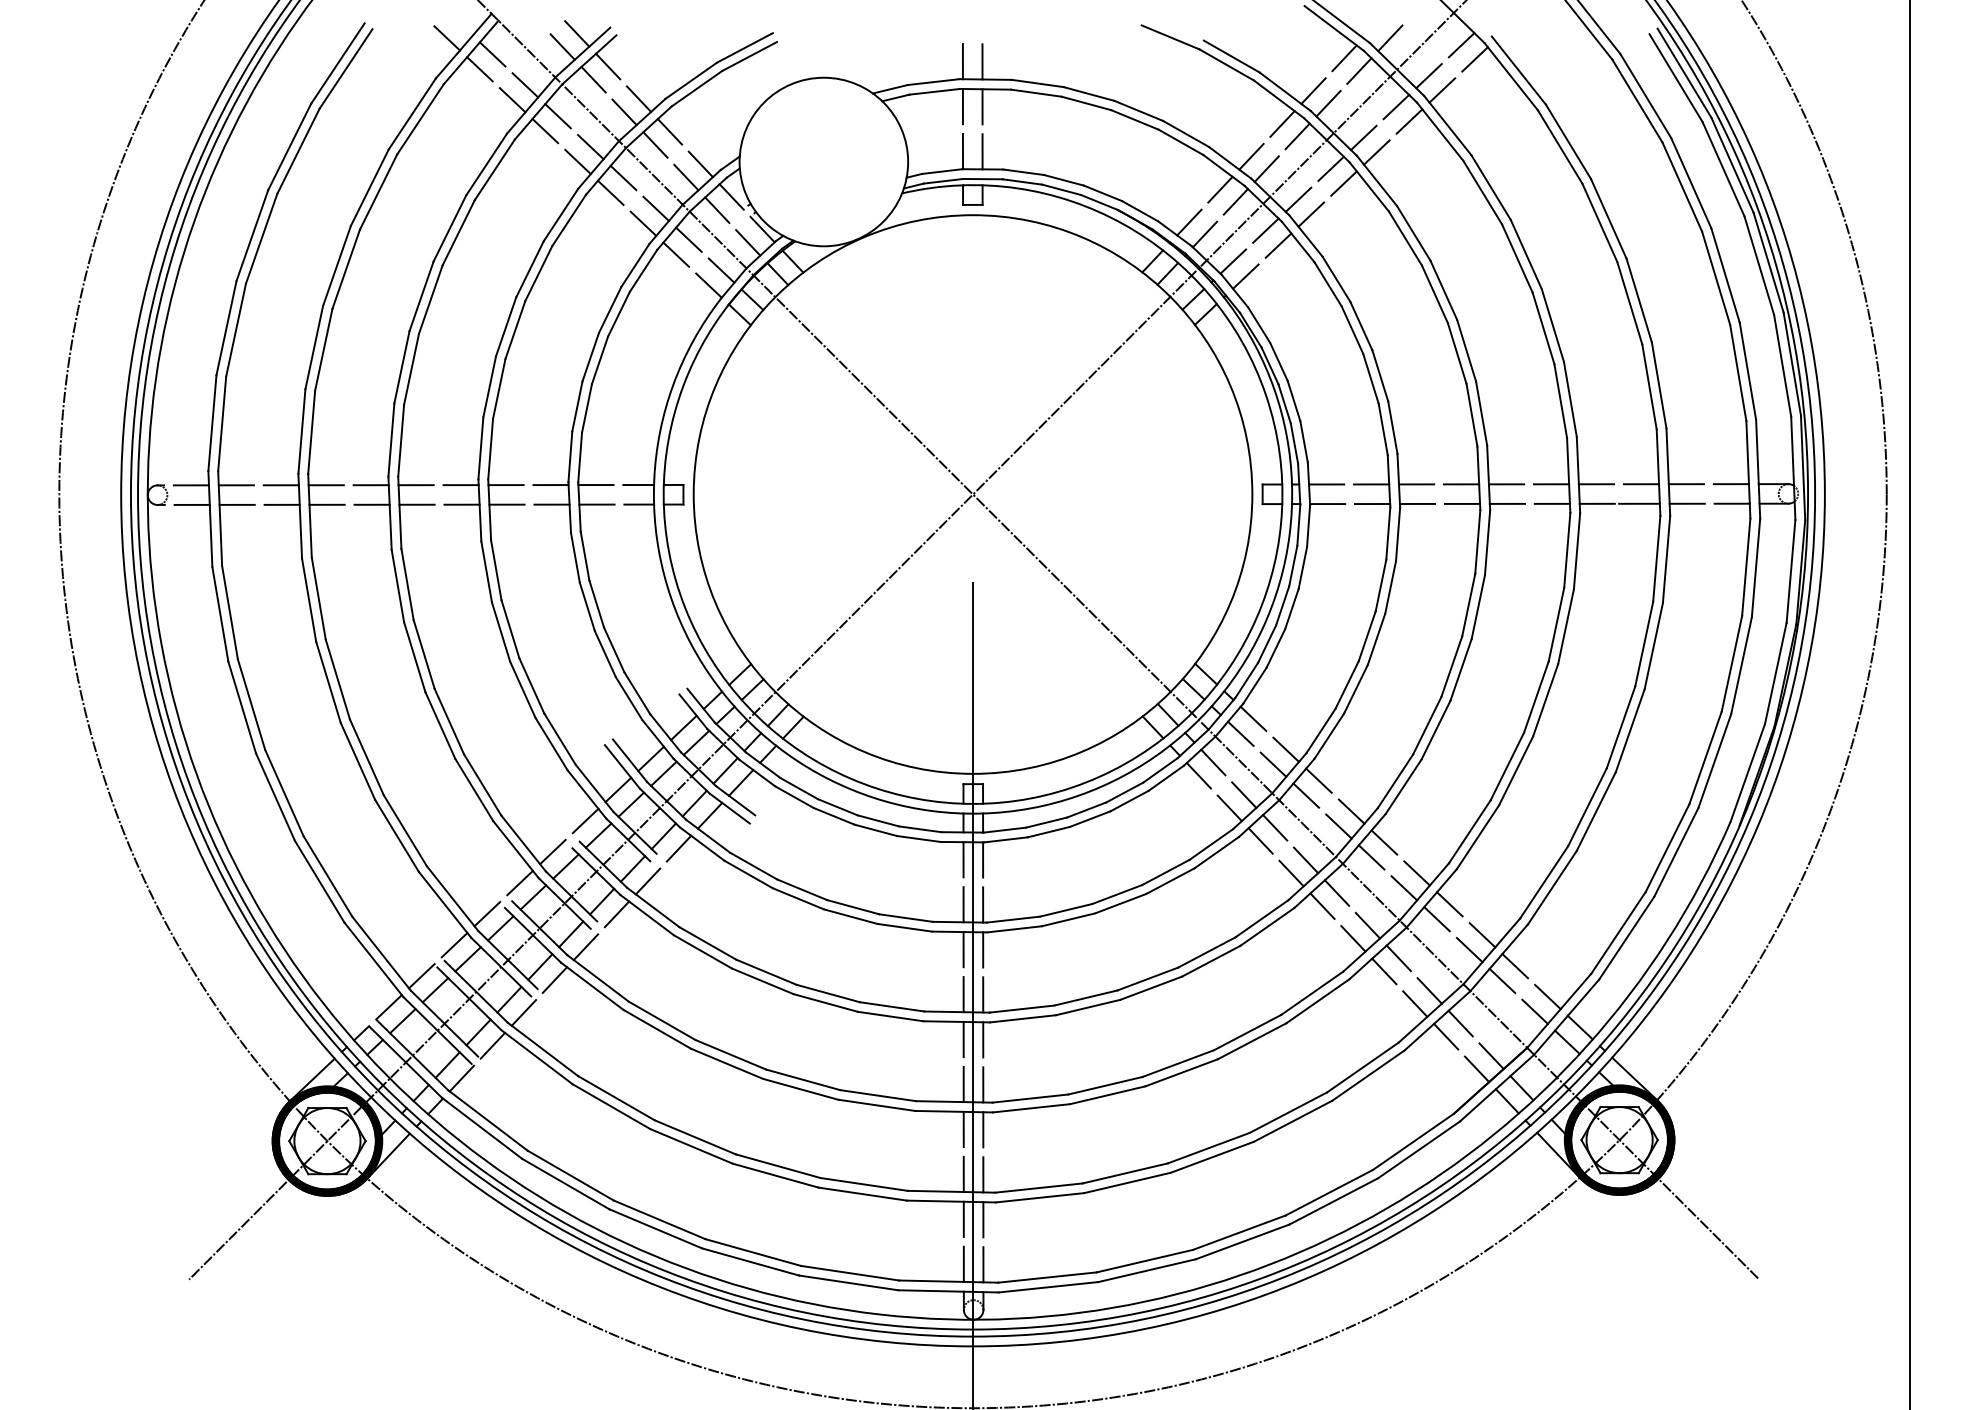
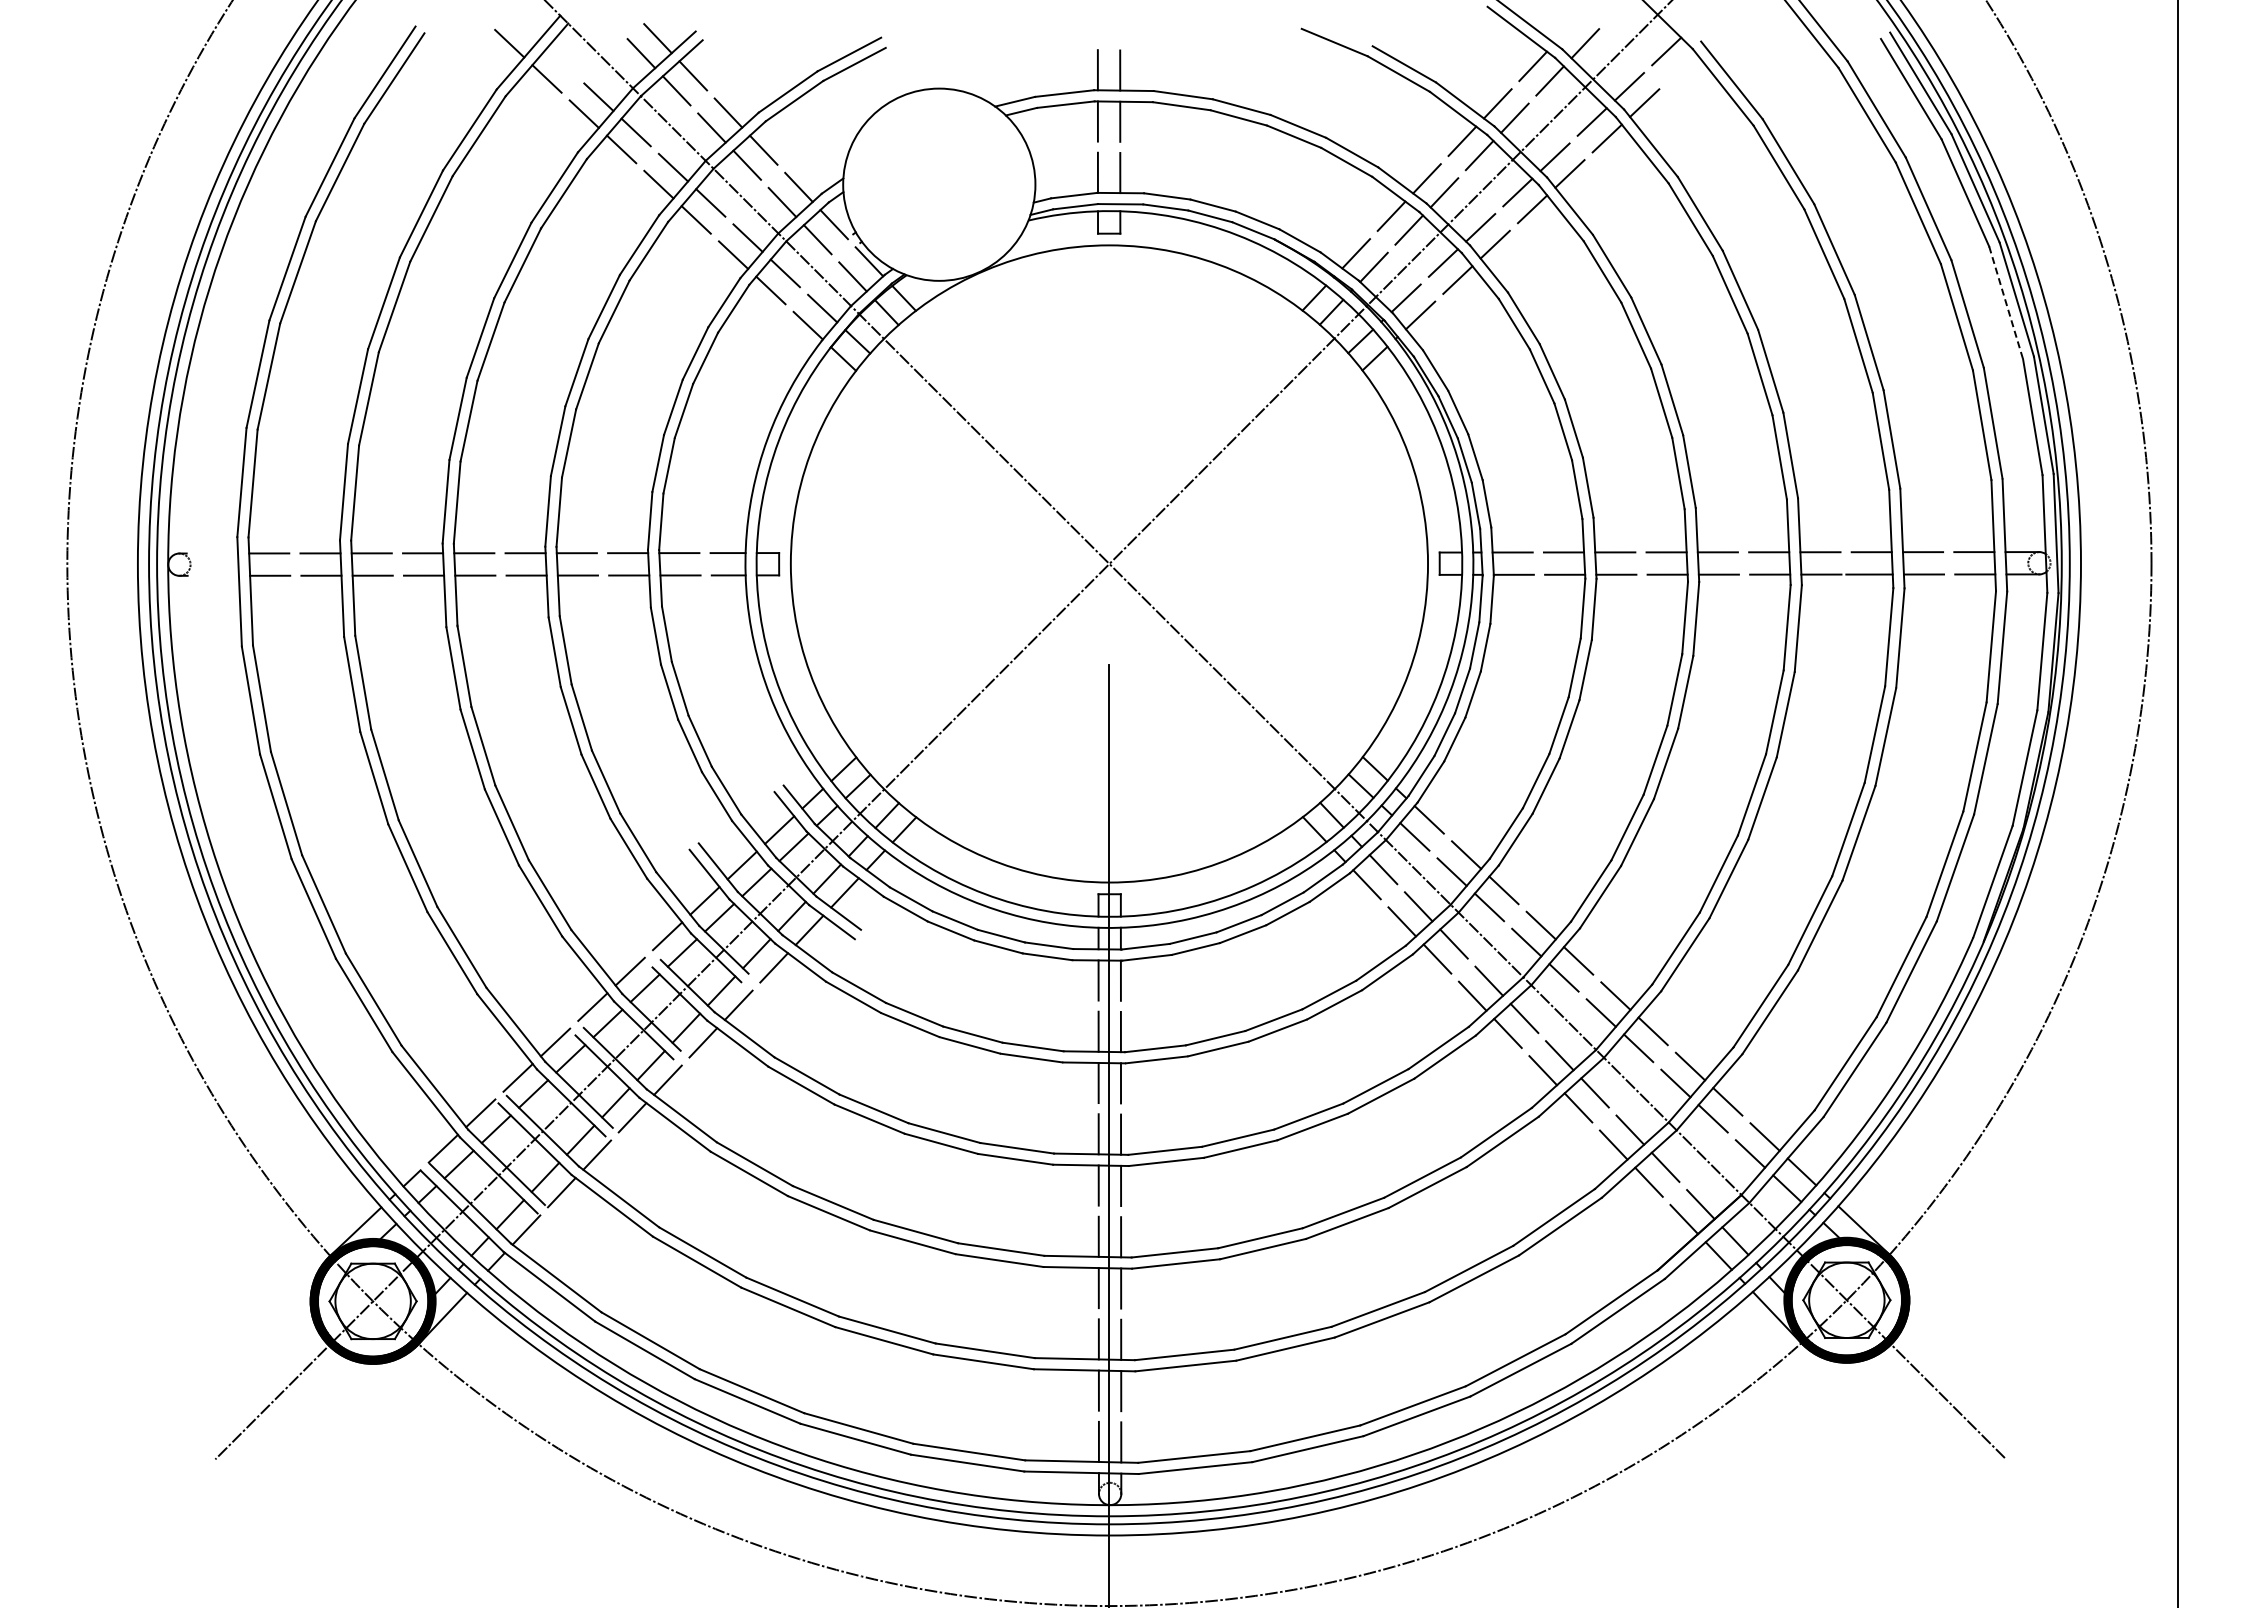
line: (492, 53) -> (561, 61), removed
line: (1474, 59) -> (1681, 67), removed
line: (1759, 265) -> (2006, 302), solid -> dashed
line: (190, 485) -> (217, 553), removed
line: (191, 504) -> (218, 575), removed

